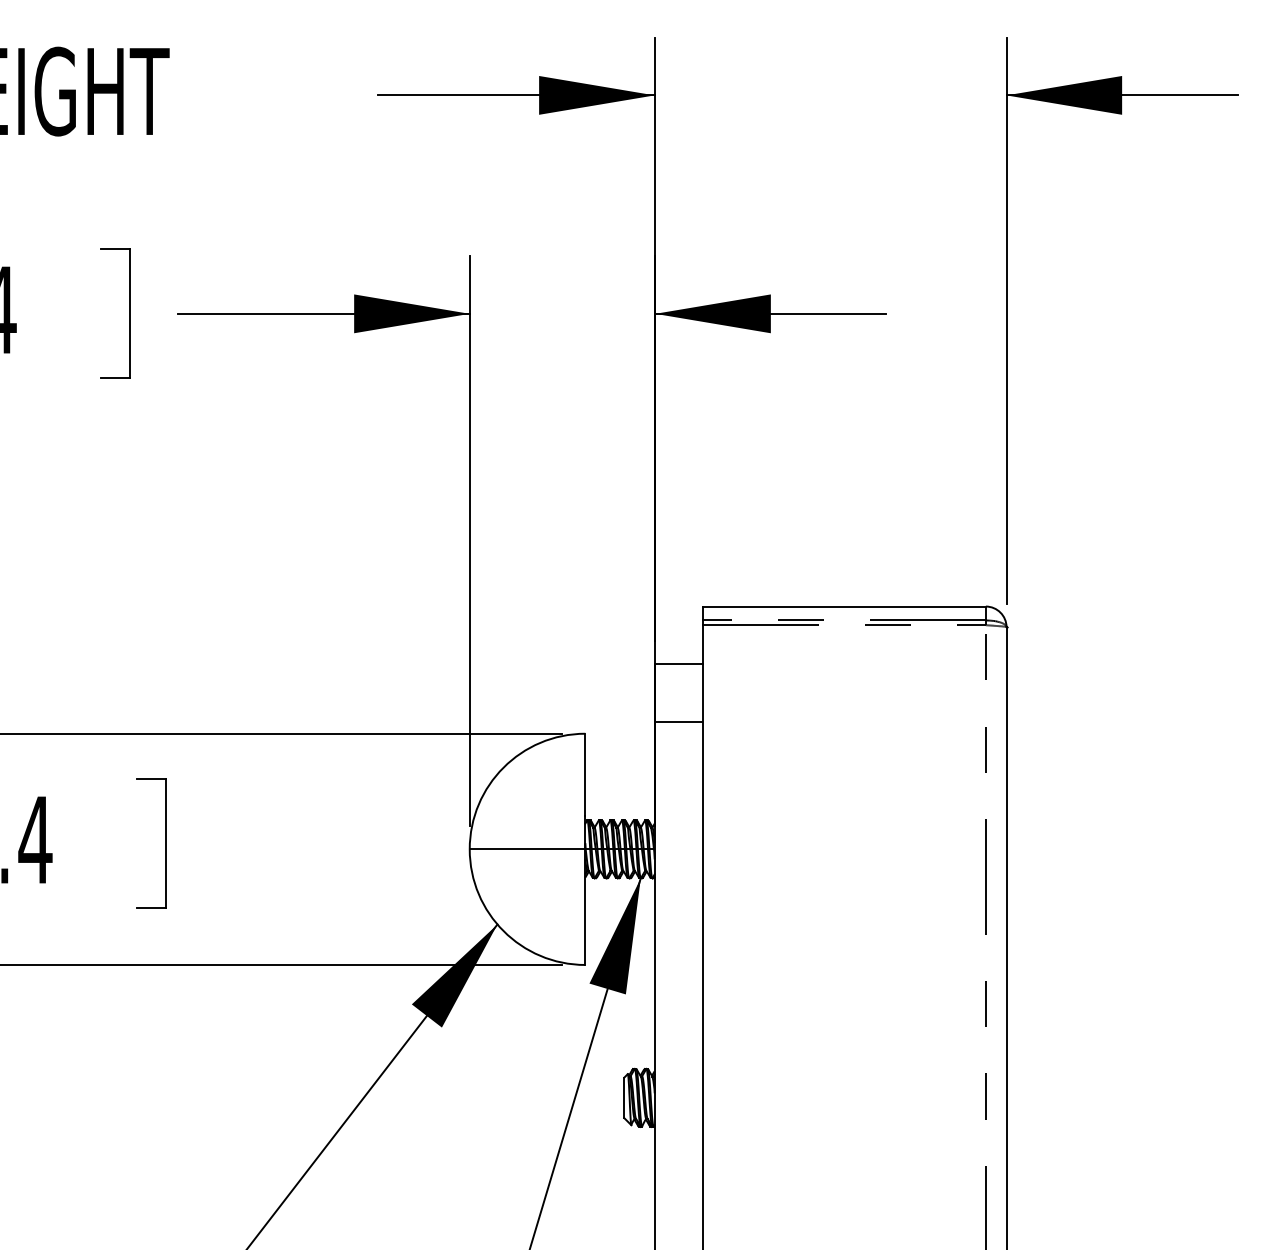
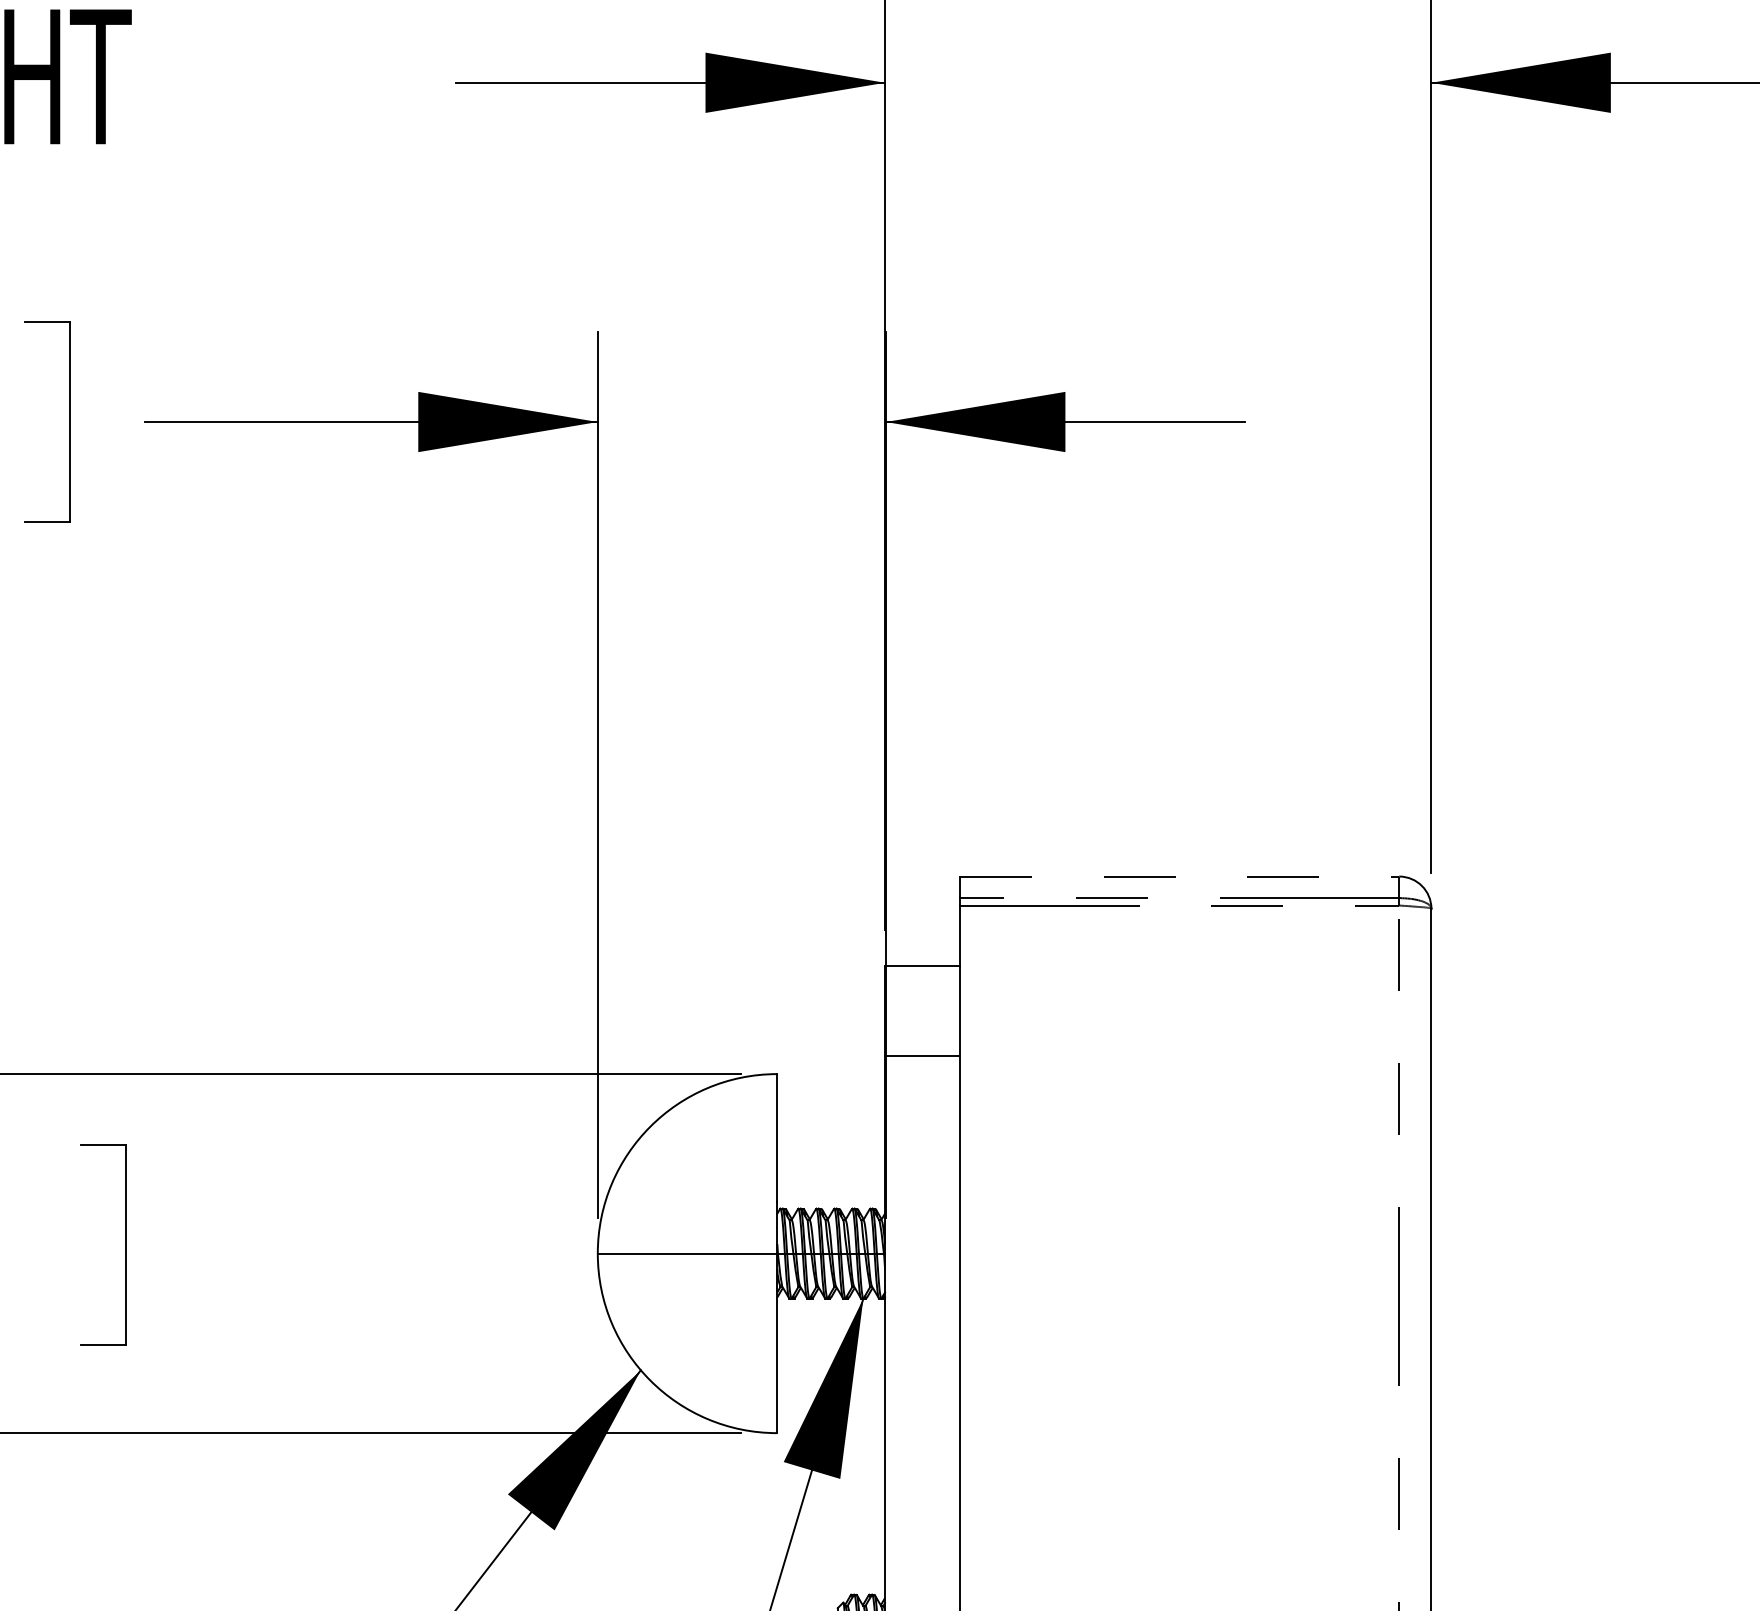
line: (844, 606) -> (1179, 876), solid -> dashed

